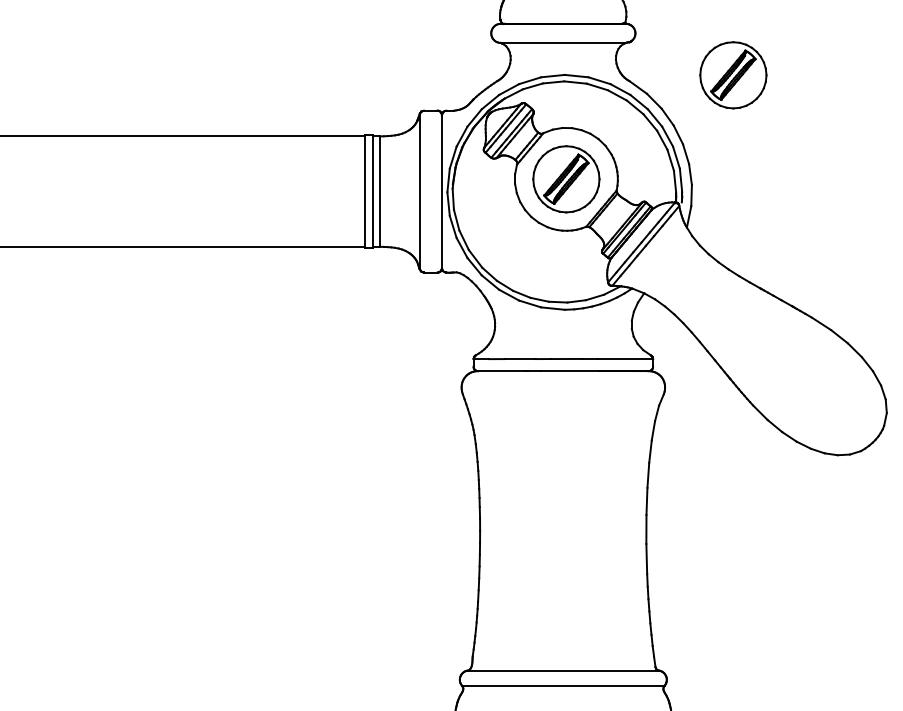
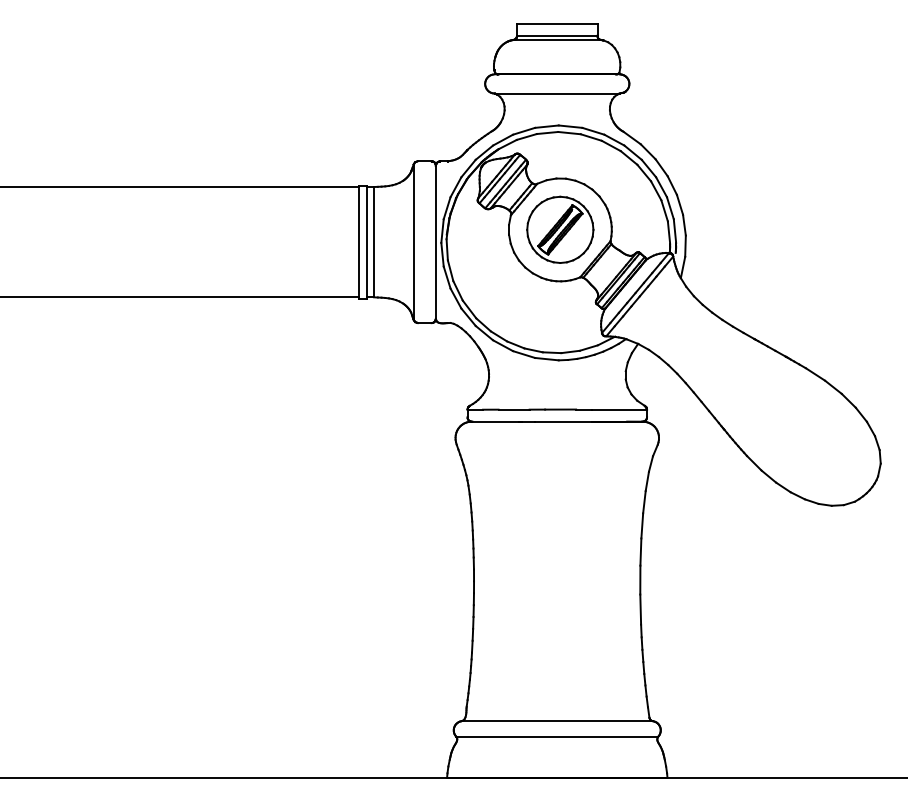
part: (733, 74) -> (727, 125), removed

